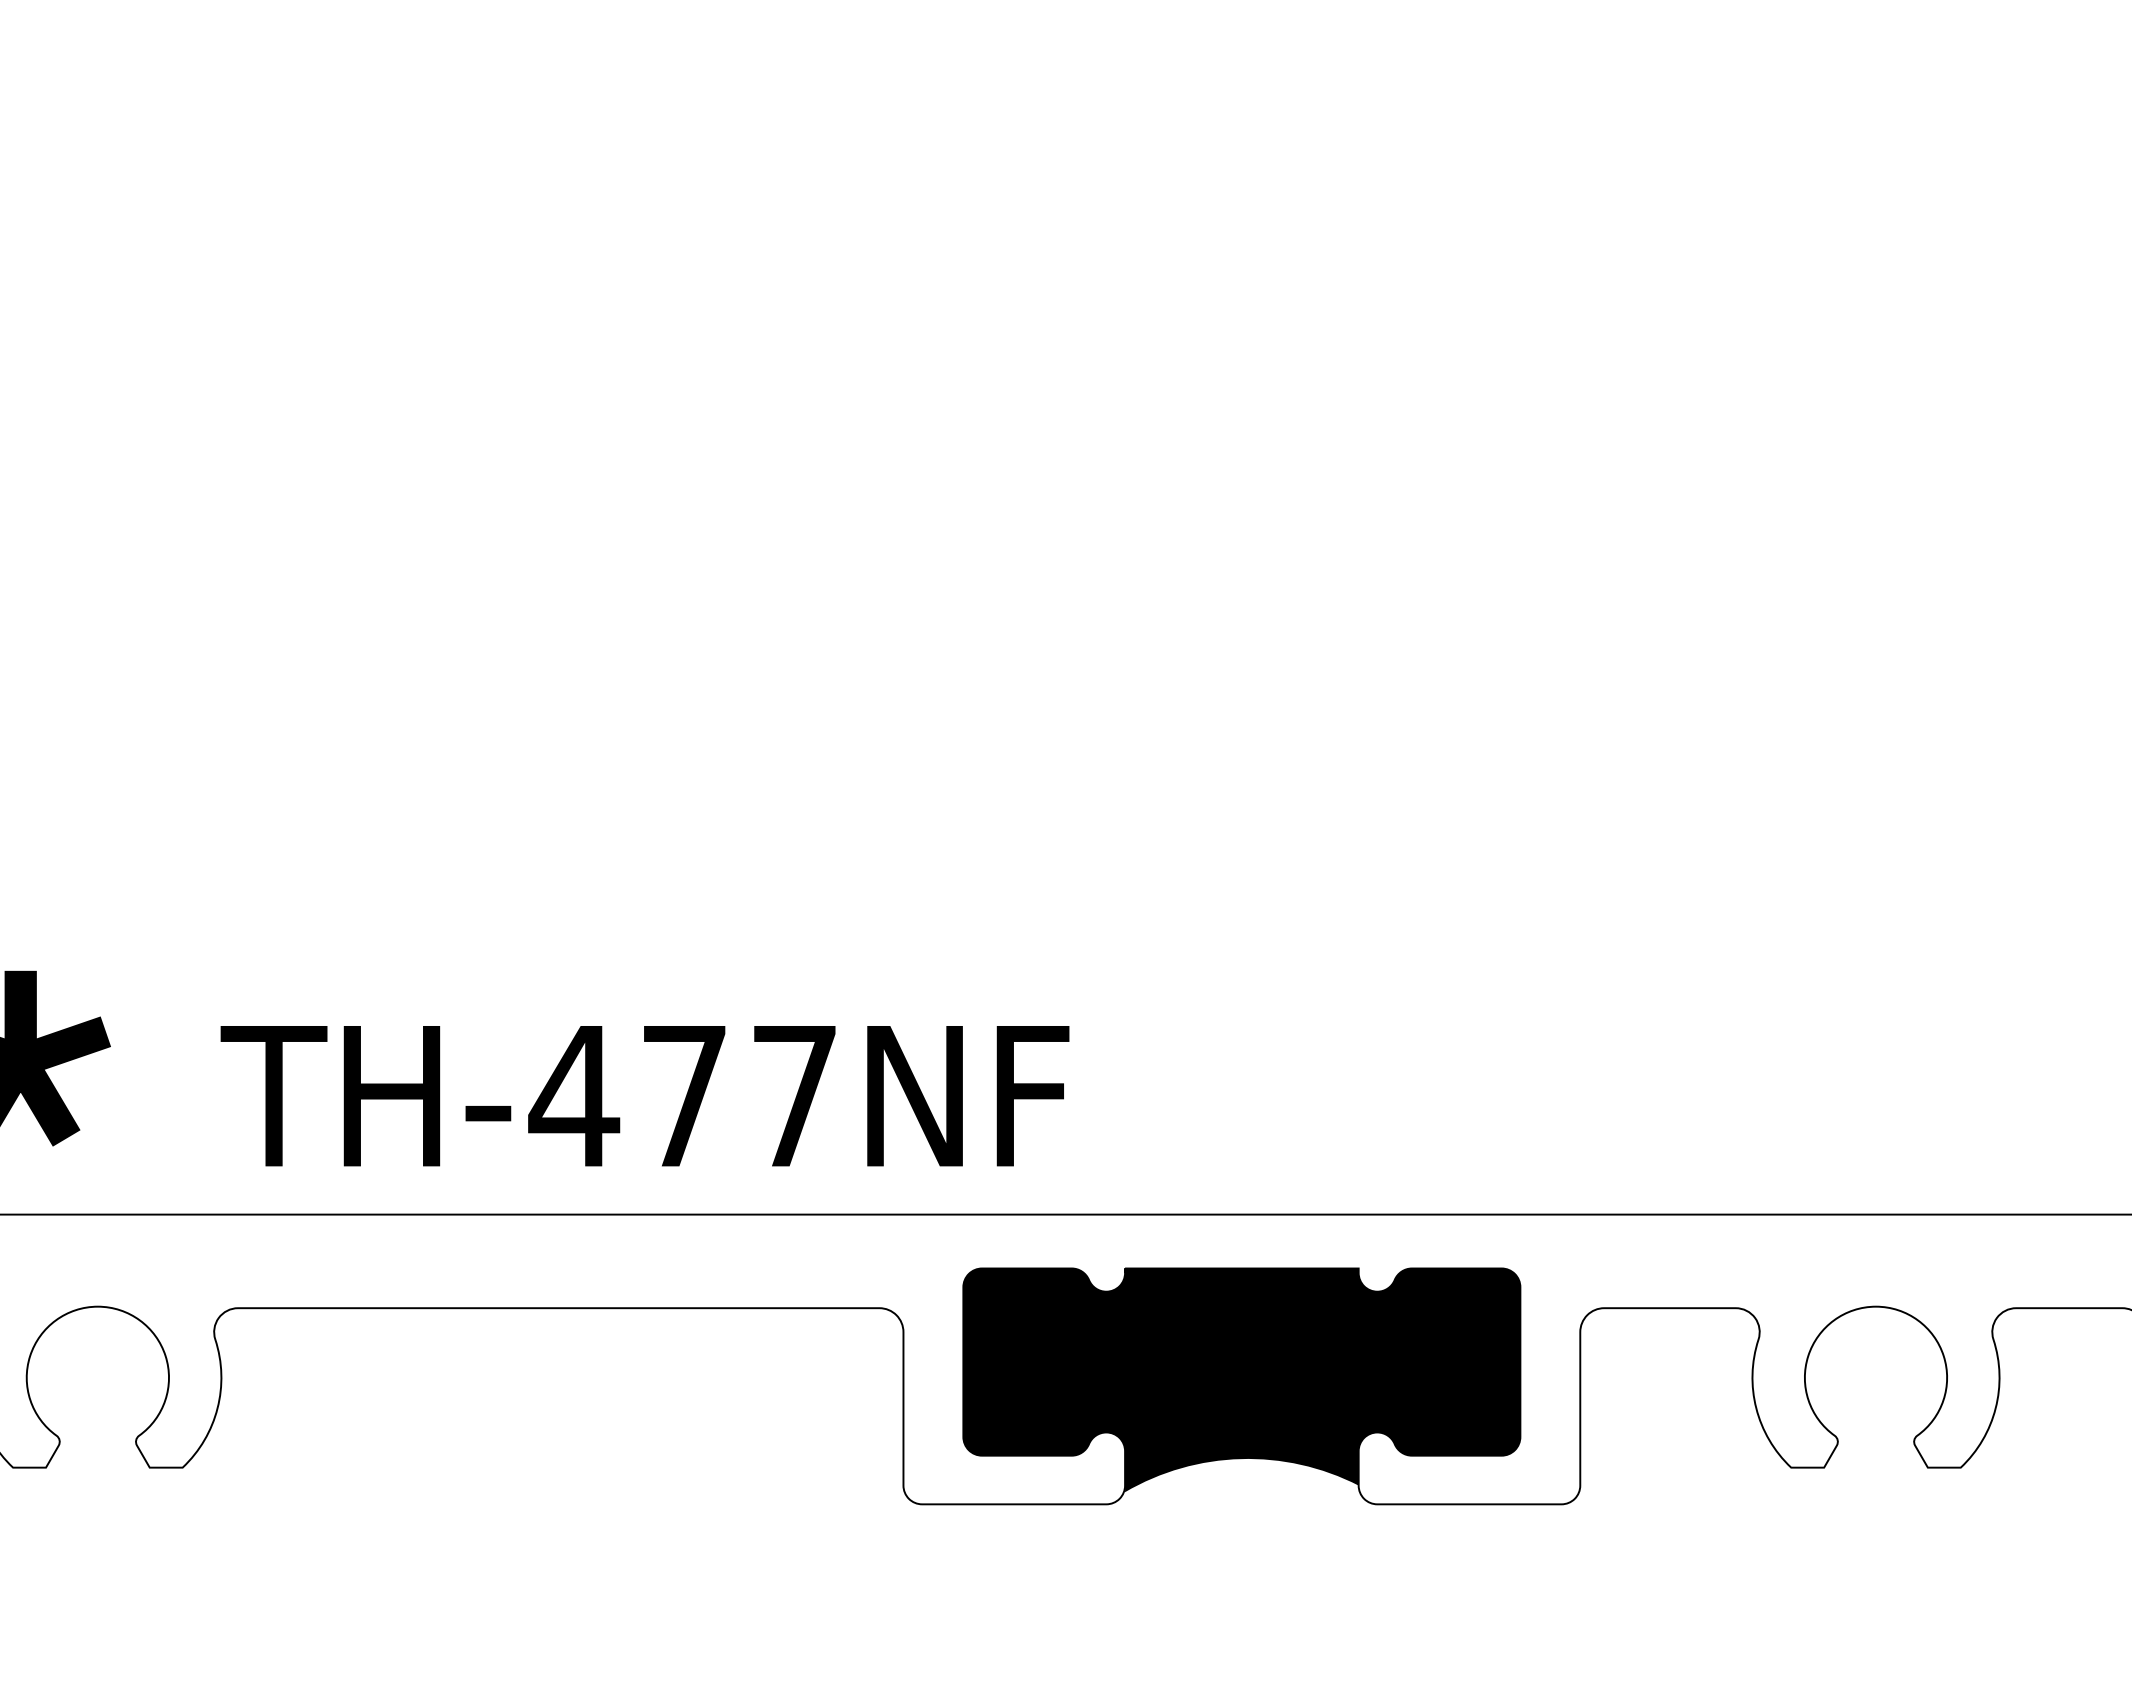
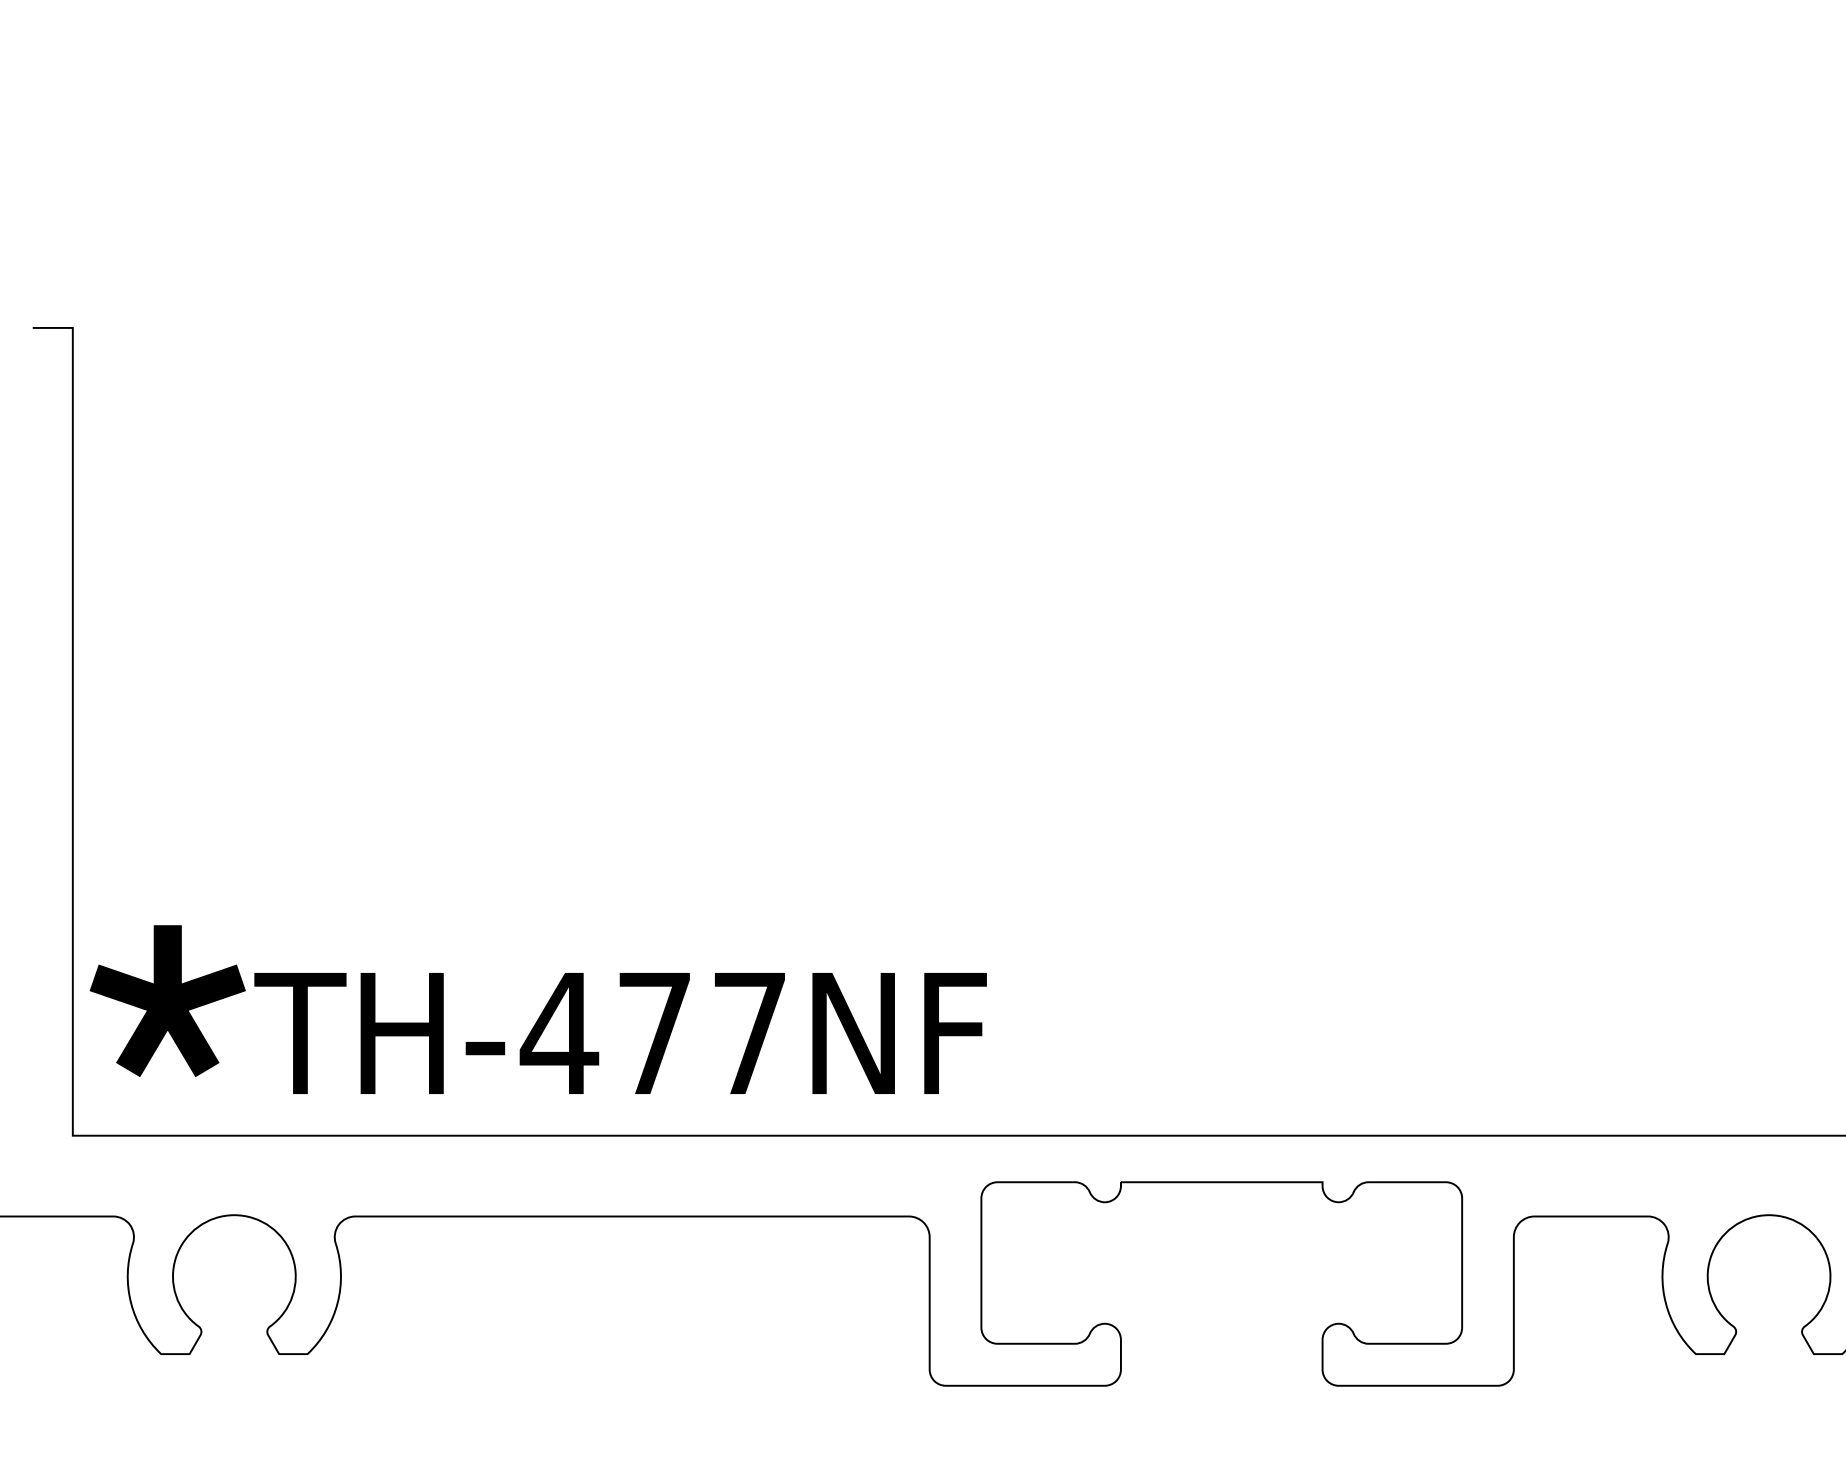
text: (644, 1096) -> (620, 1033), moved
fill: (1241, 1380) -> (1221, 1278), removed

